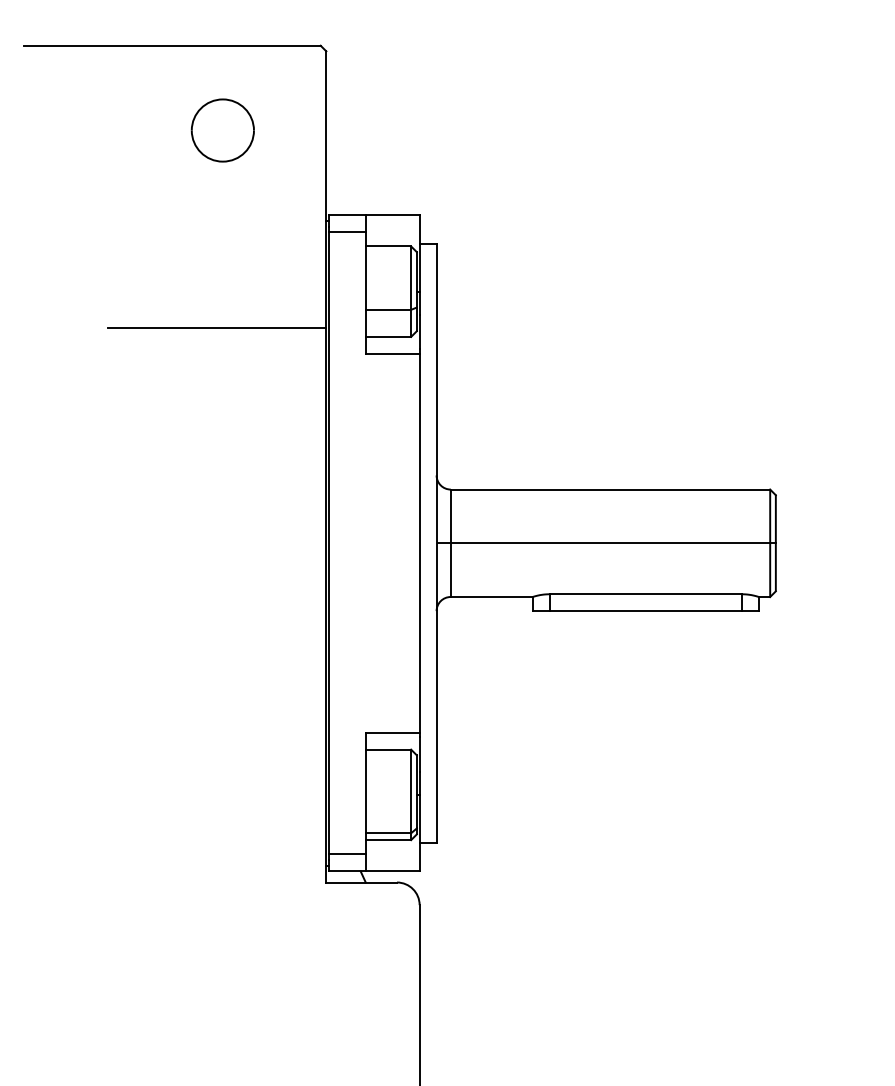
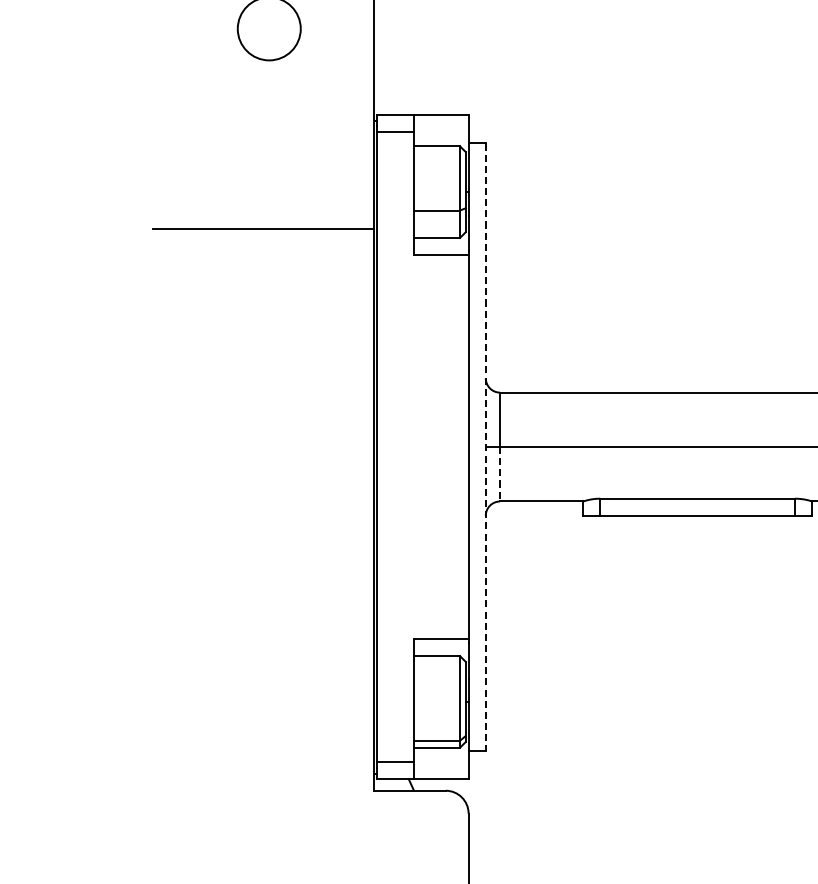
line: (436, 543) -> (485, 447), solid -> dashed
line: (450, 570) -> (499, 474), solid -> dashed

